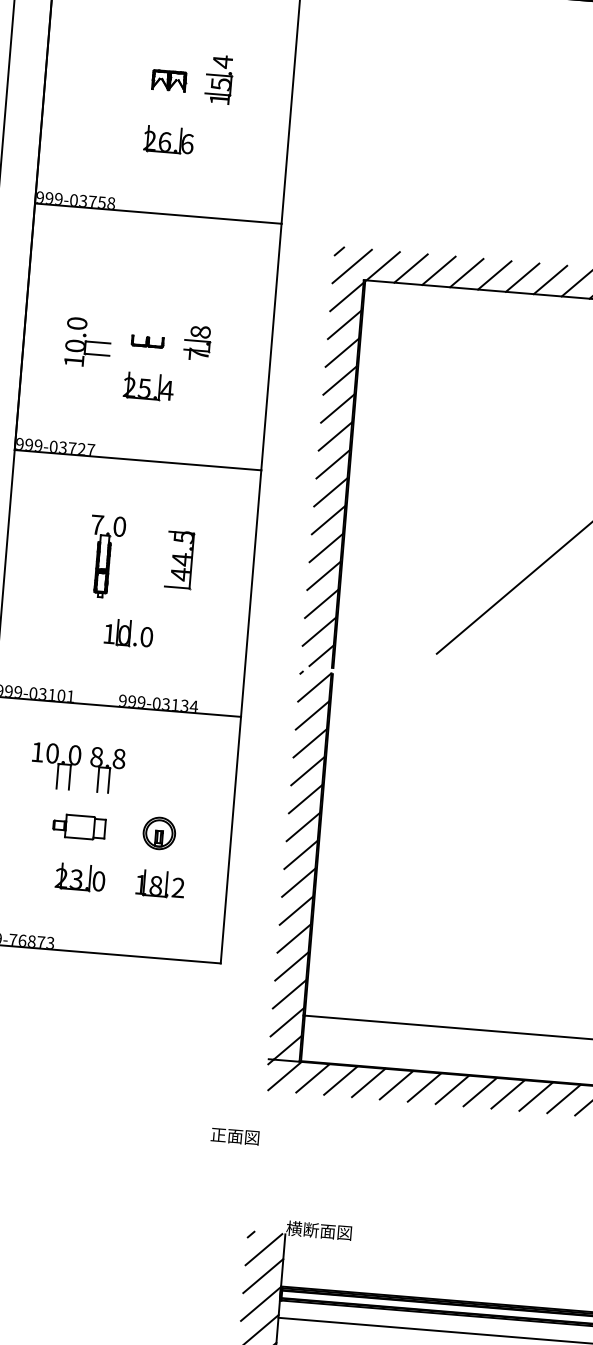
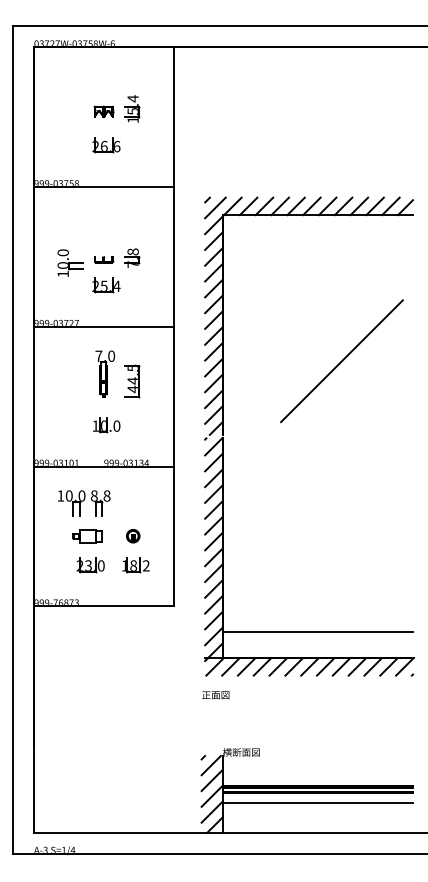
part: (106, 556) -> (105, 373), moved
part: (160, 834) -> (133, 536), size x0.71
text: (234, 1136) -> (215, 695), moved

